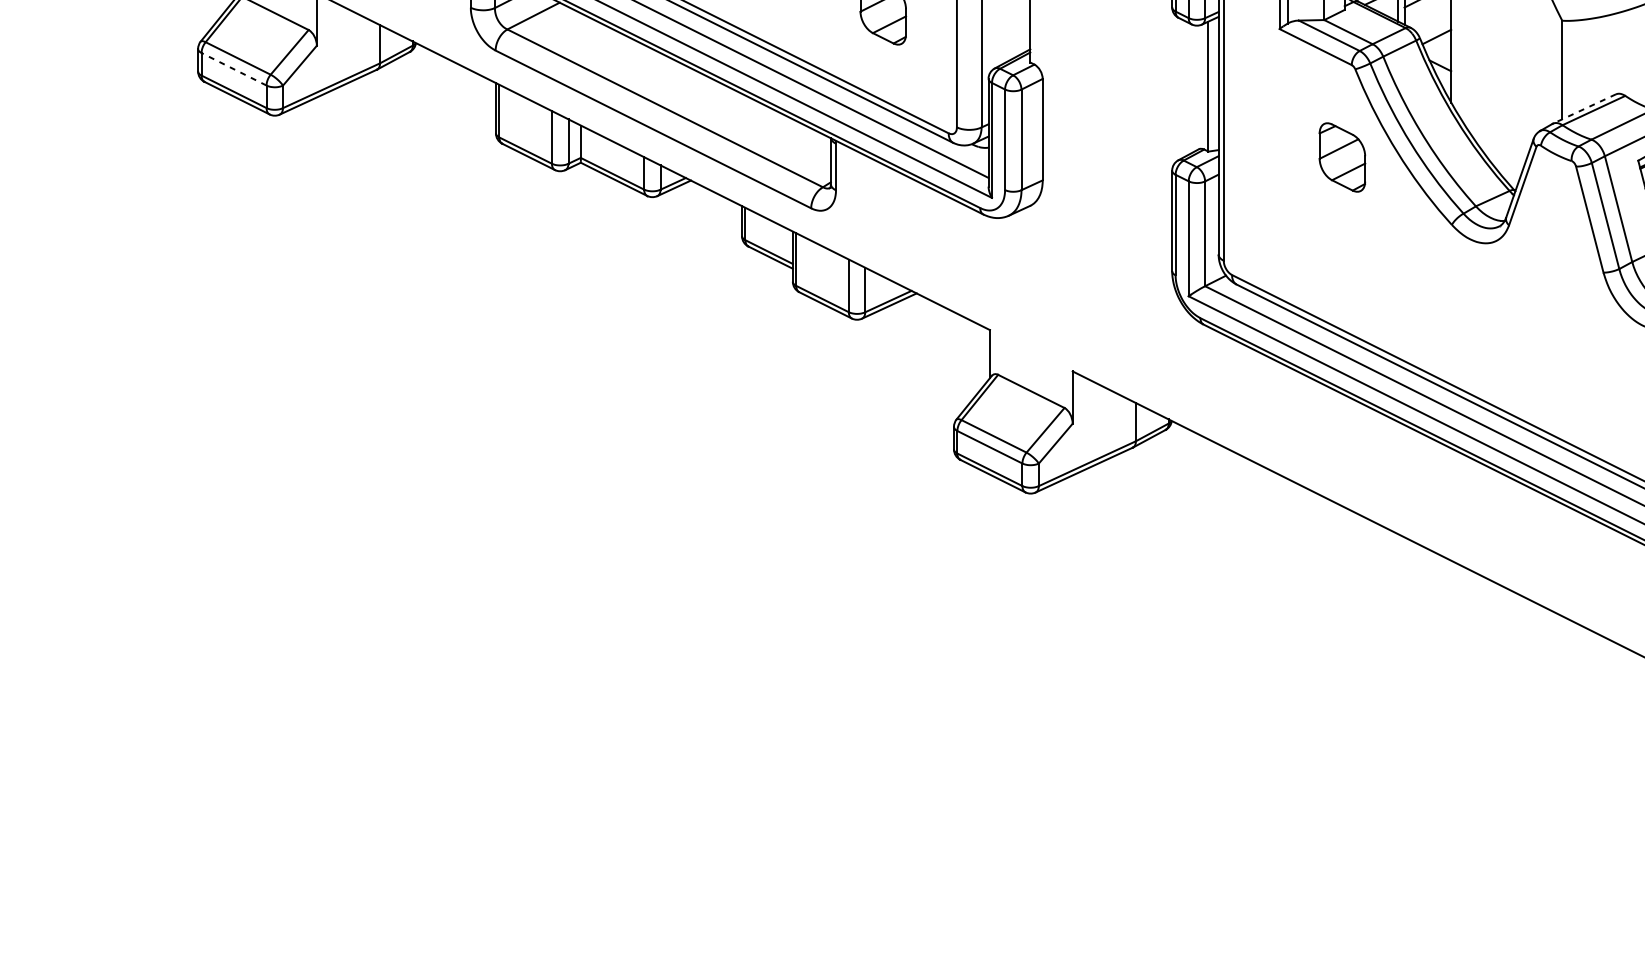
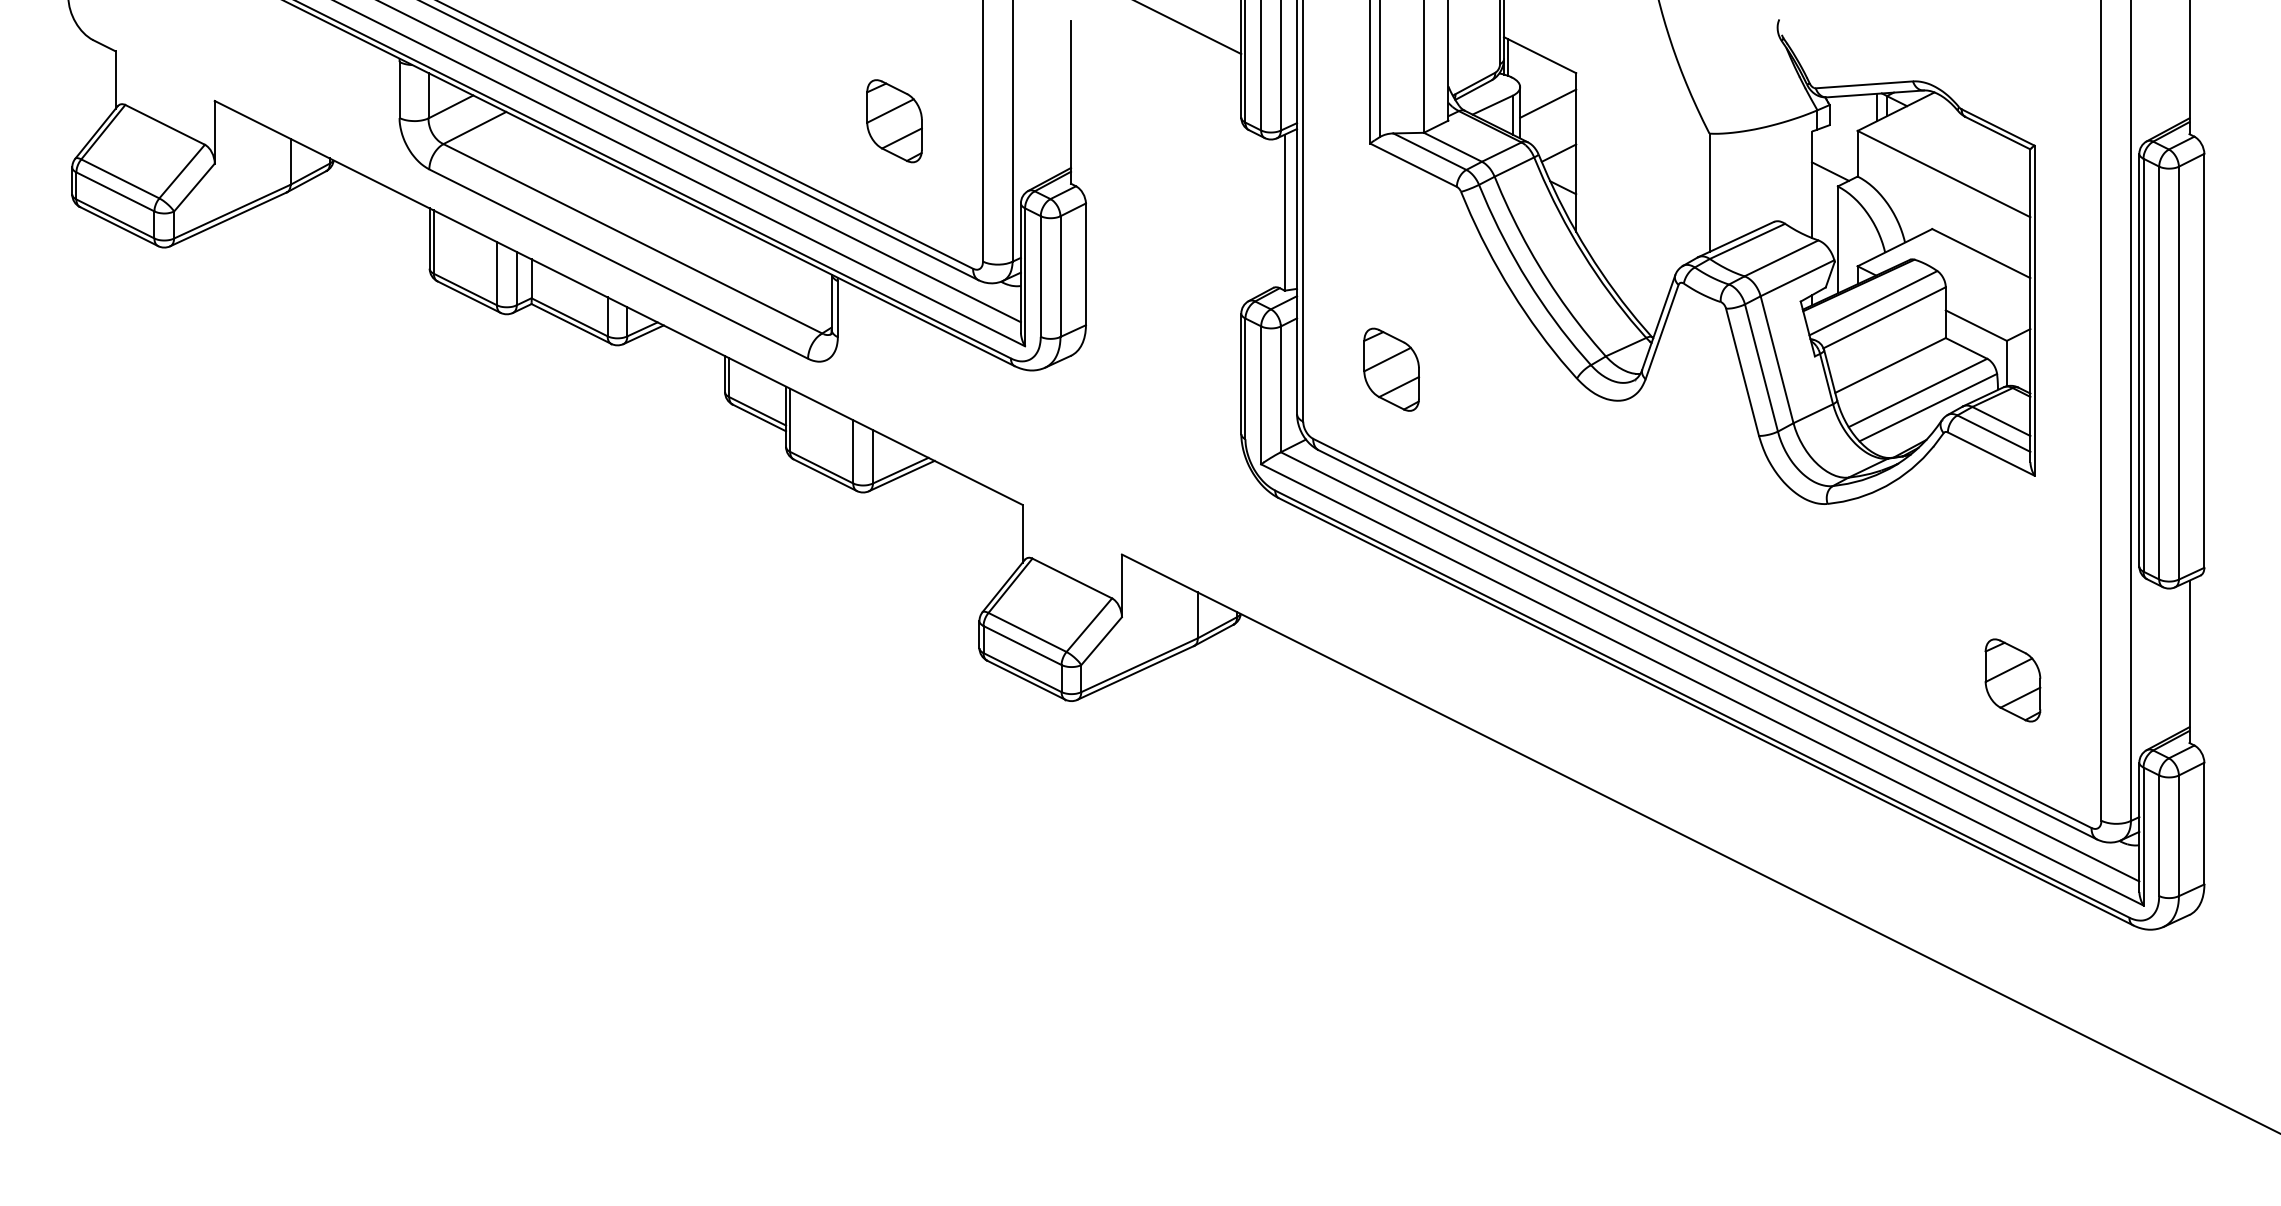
line: (234, 68) -> (115, 191), dashed -> solid
line: (1584, 108) -> (1736, 239), dashed -> solid
part: (1342, 157) -> (1391, 369), moved

